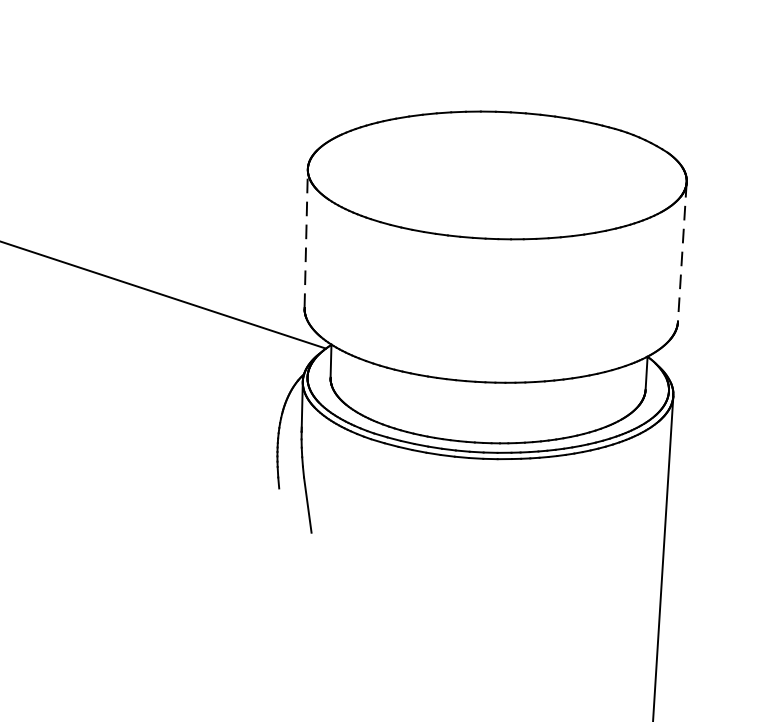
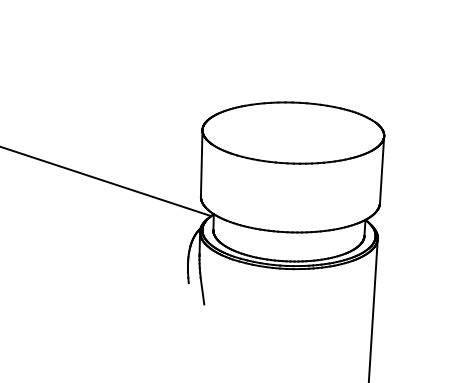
line: (305, 236) -> (201, 162), dashed -> solid
line: (683, 253) -> (382, 170), dashed -> solid

